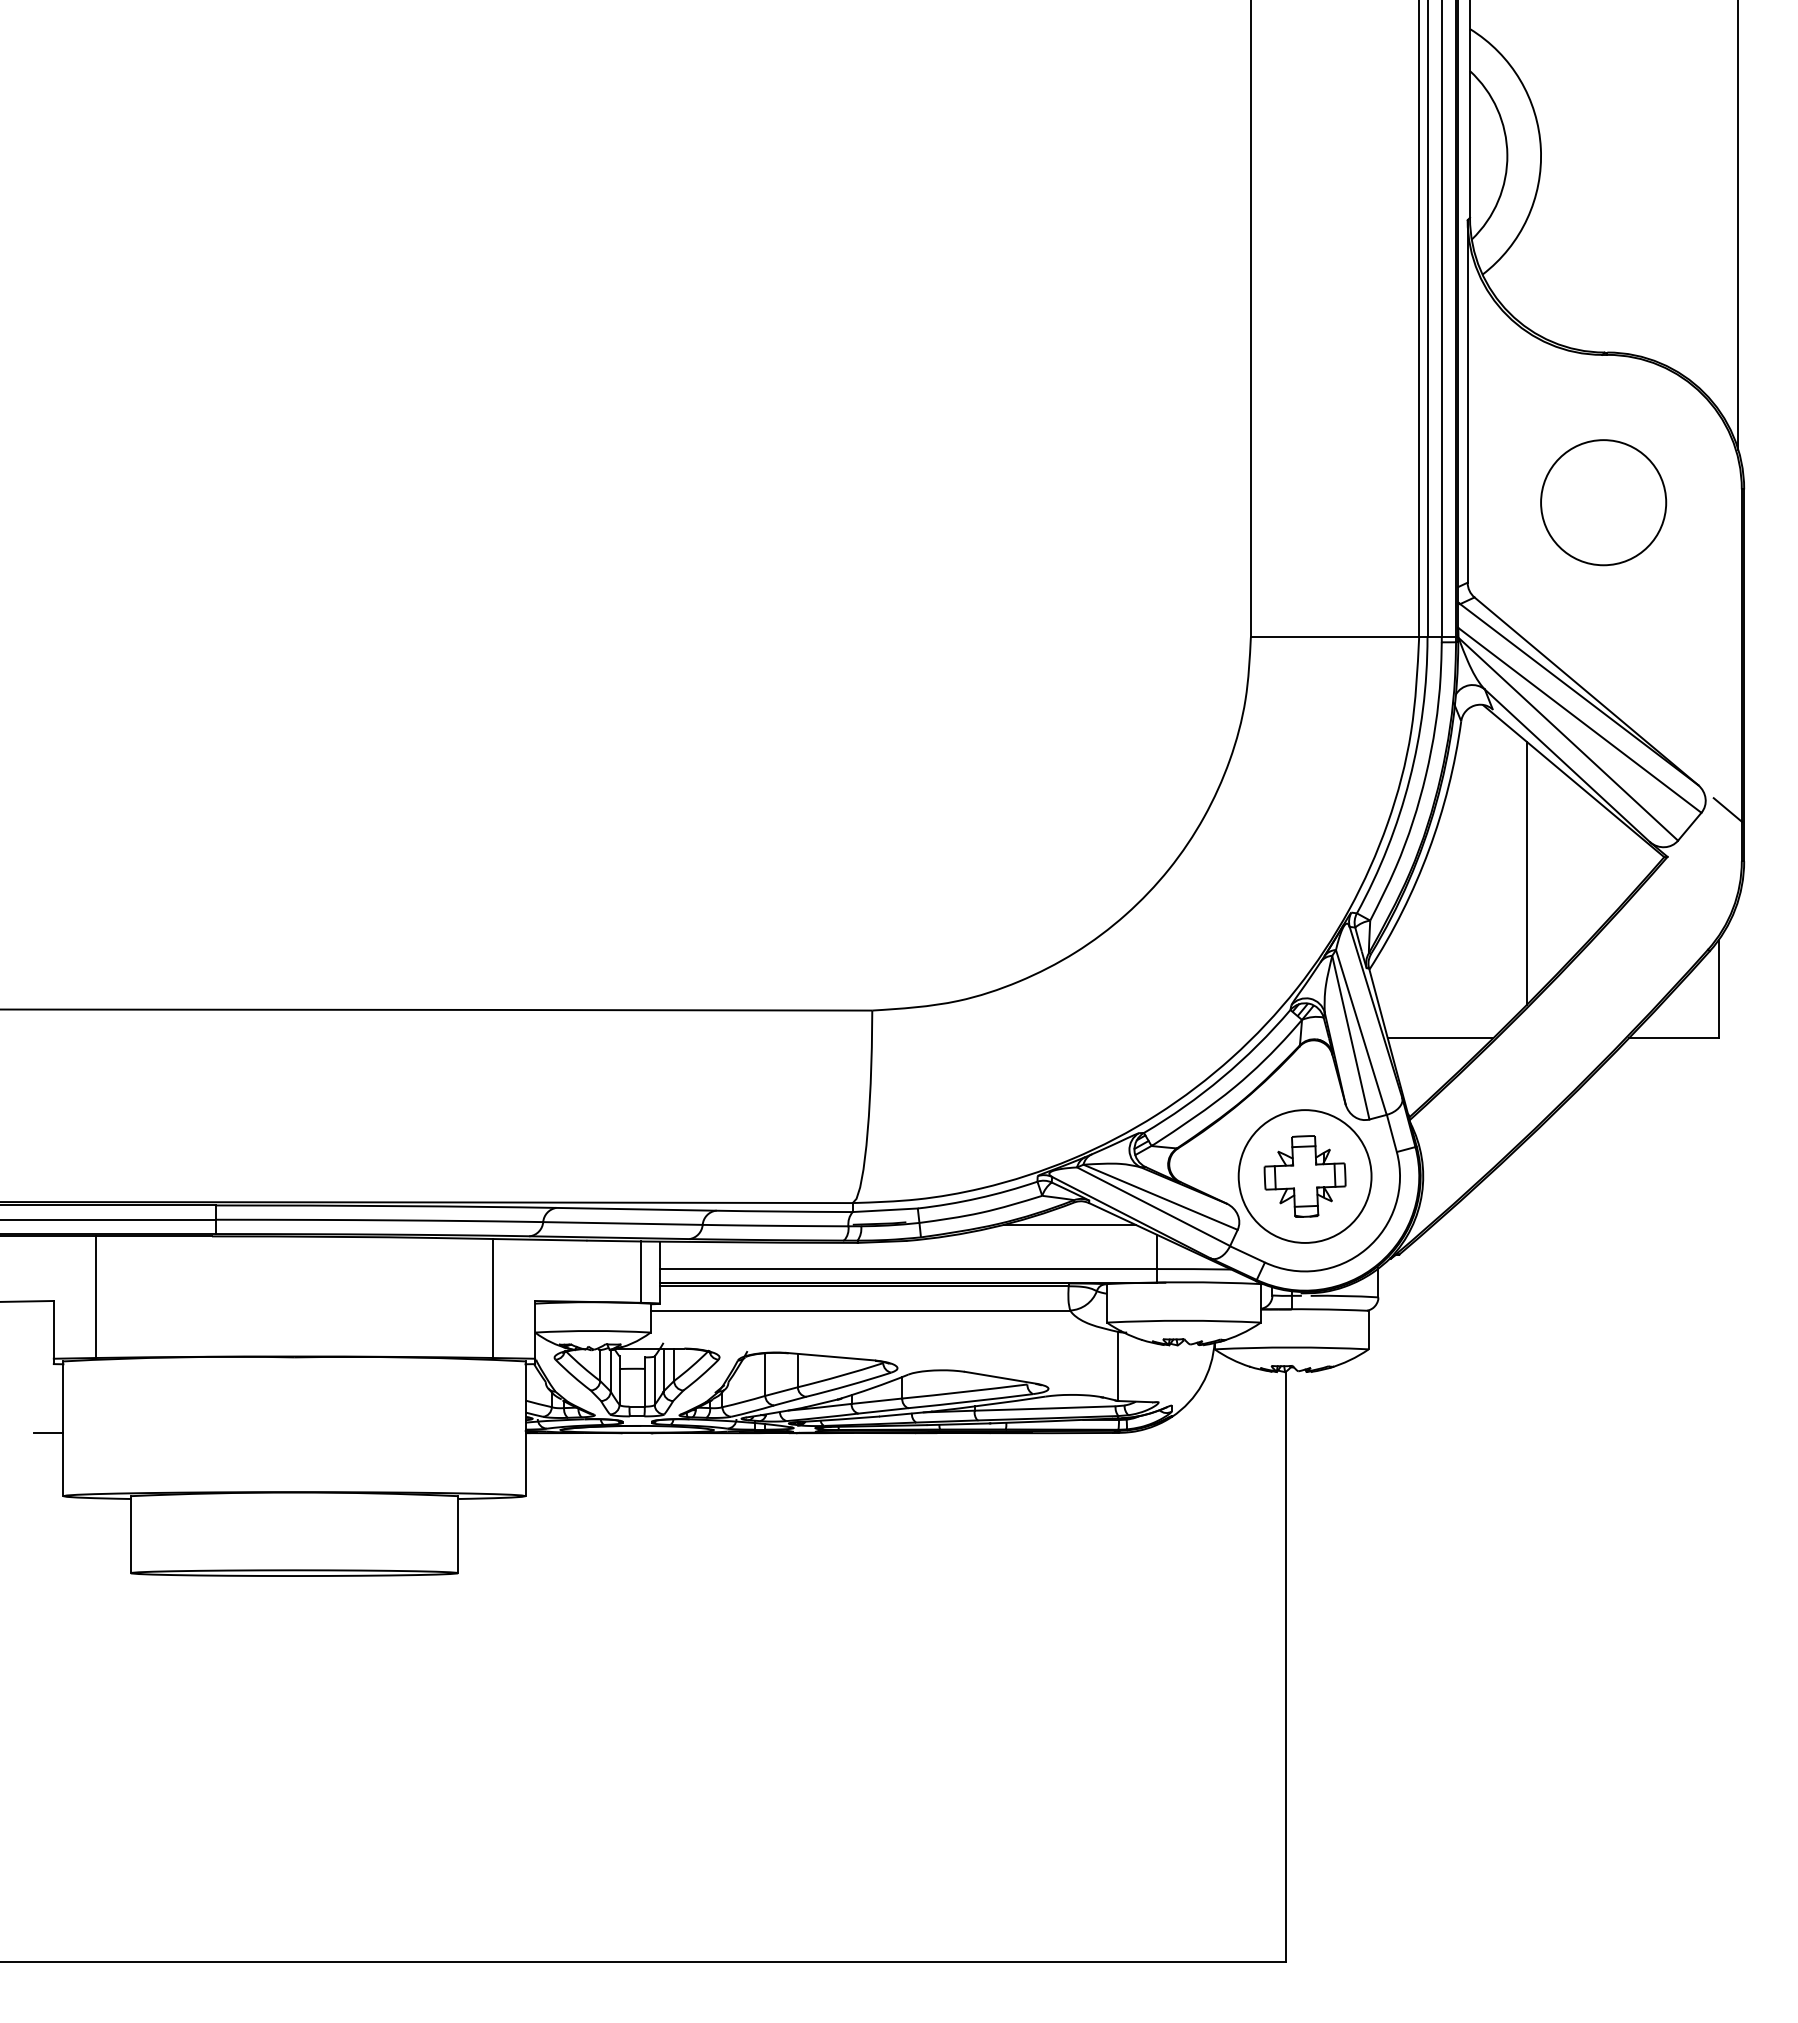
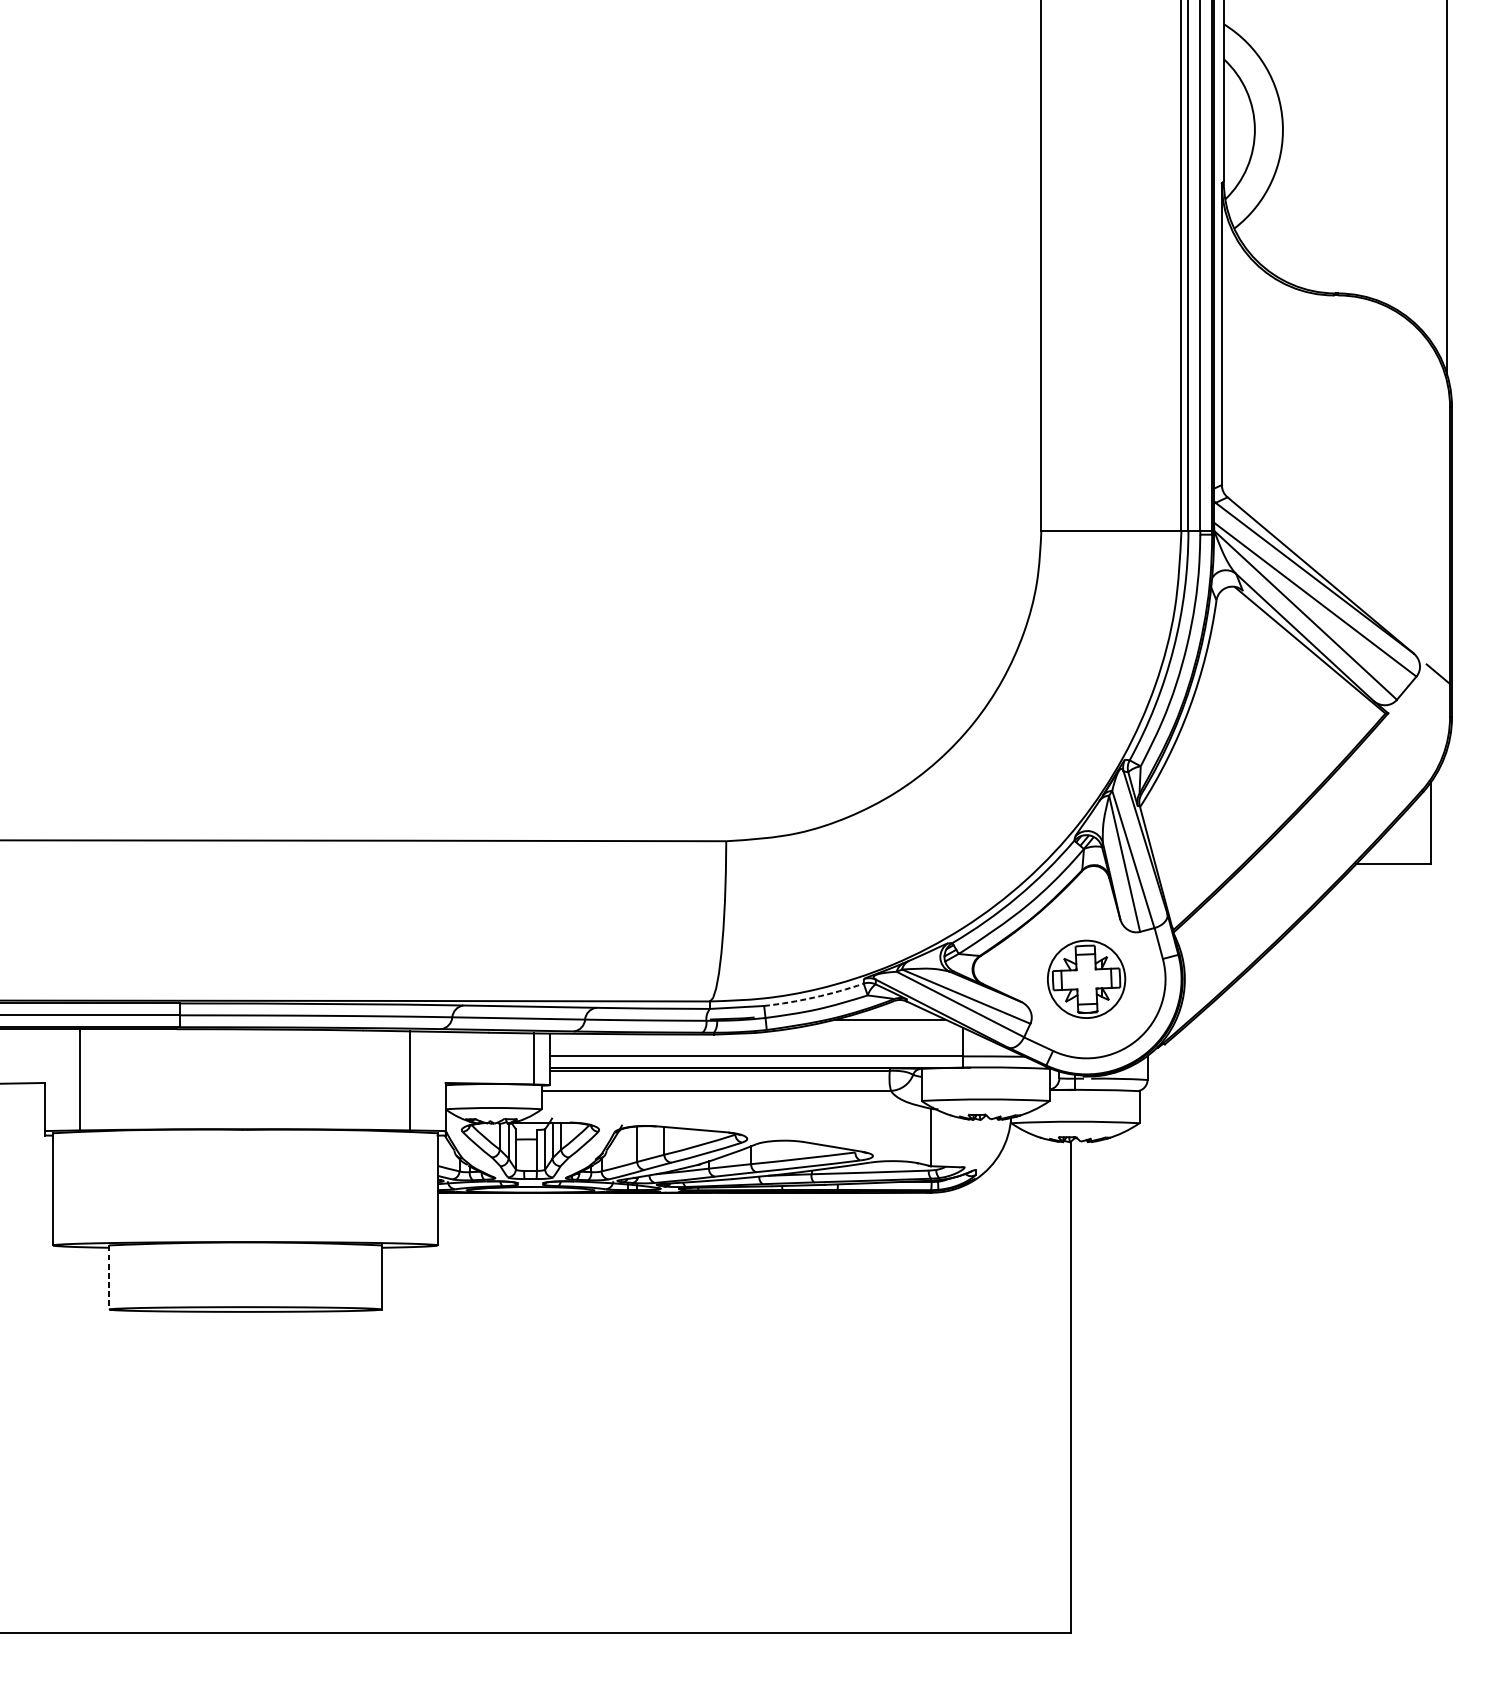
circle: (1603, 502) -> (1334, 418), removed
line: (1526, 873) -> (1270, 727), removed
line: (1440, 1038) -> (1199, 864), removed
circle: (1304, 1176) -> (1086, 979), size x0.7
arc: (978, 1198) -> (814, 997), solid -> dashed
line: (48, 1433) -> (40, 1193), removed
line: (130, 1535) -> (108, 1278), solid -> dashed

